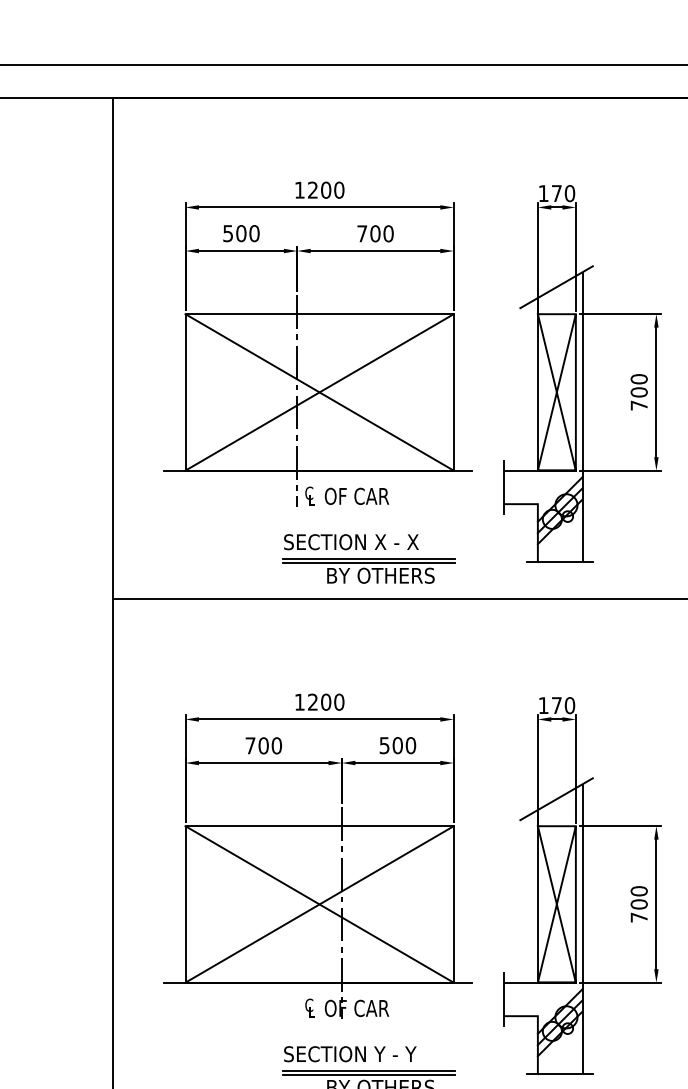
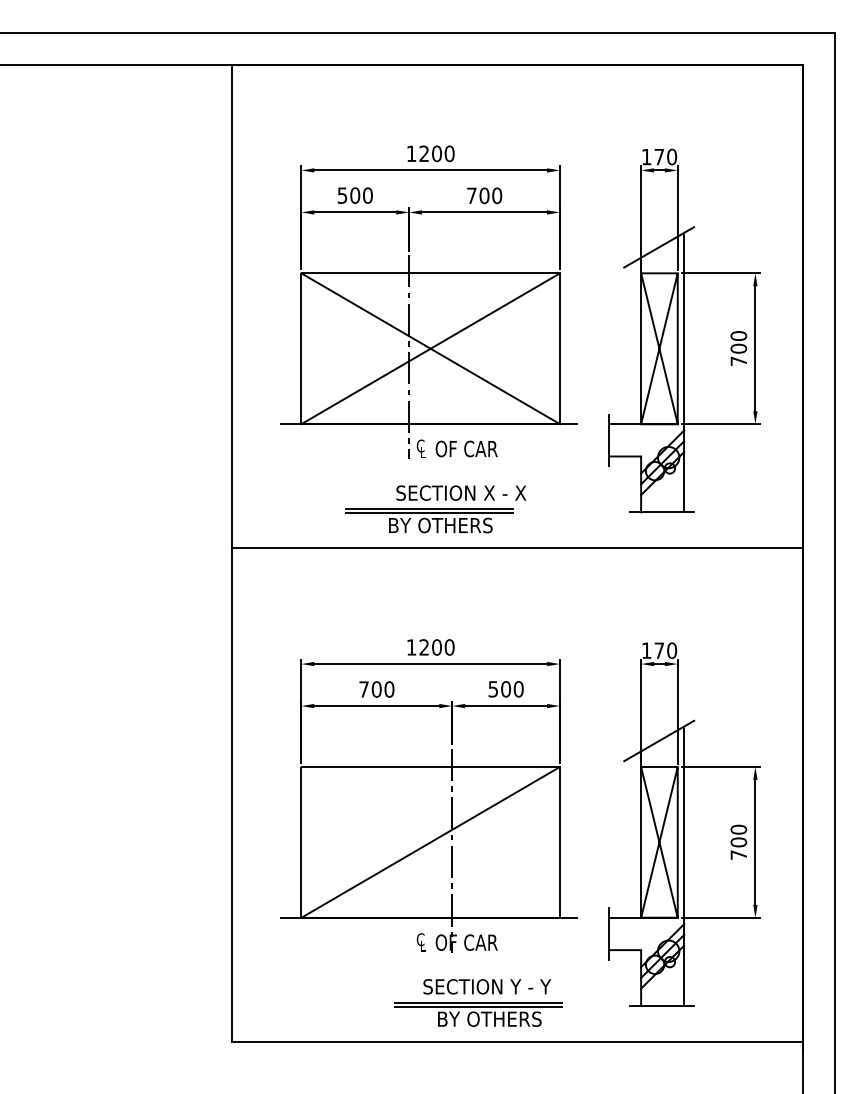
part: (369, 570) -> (429, 520), moved
line: (319, 904) -> (430, 842), removed
text: (350, 1053) -> (487, 986), moved

